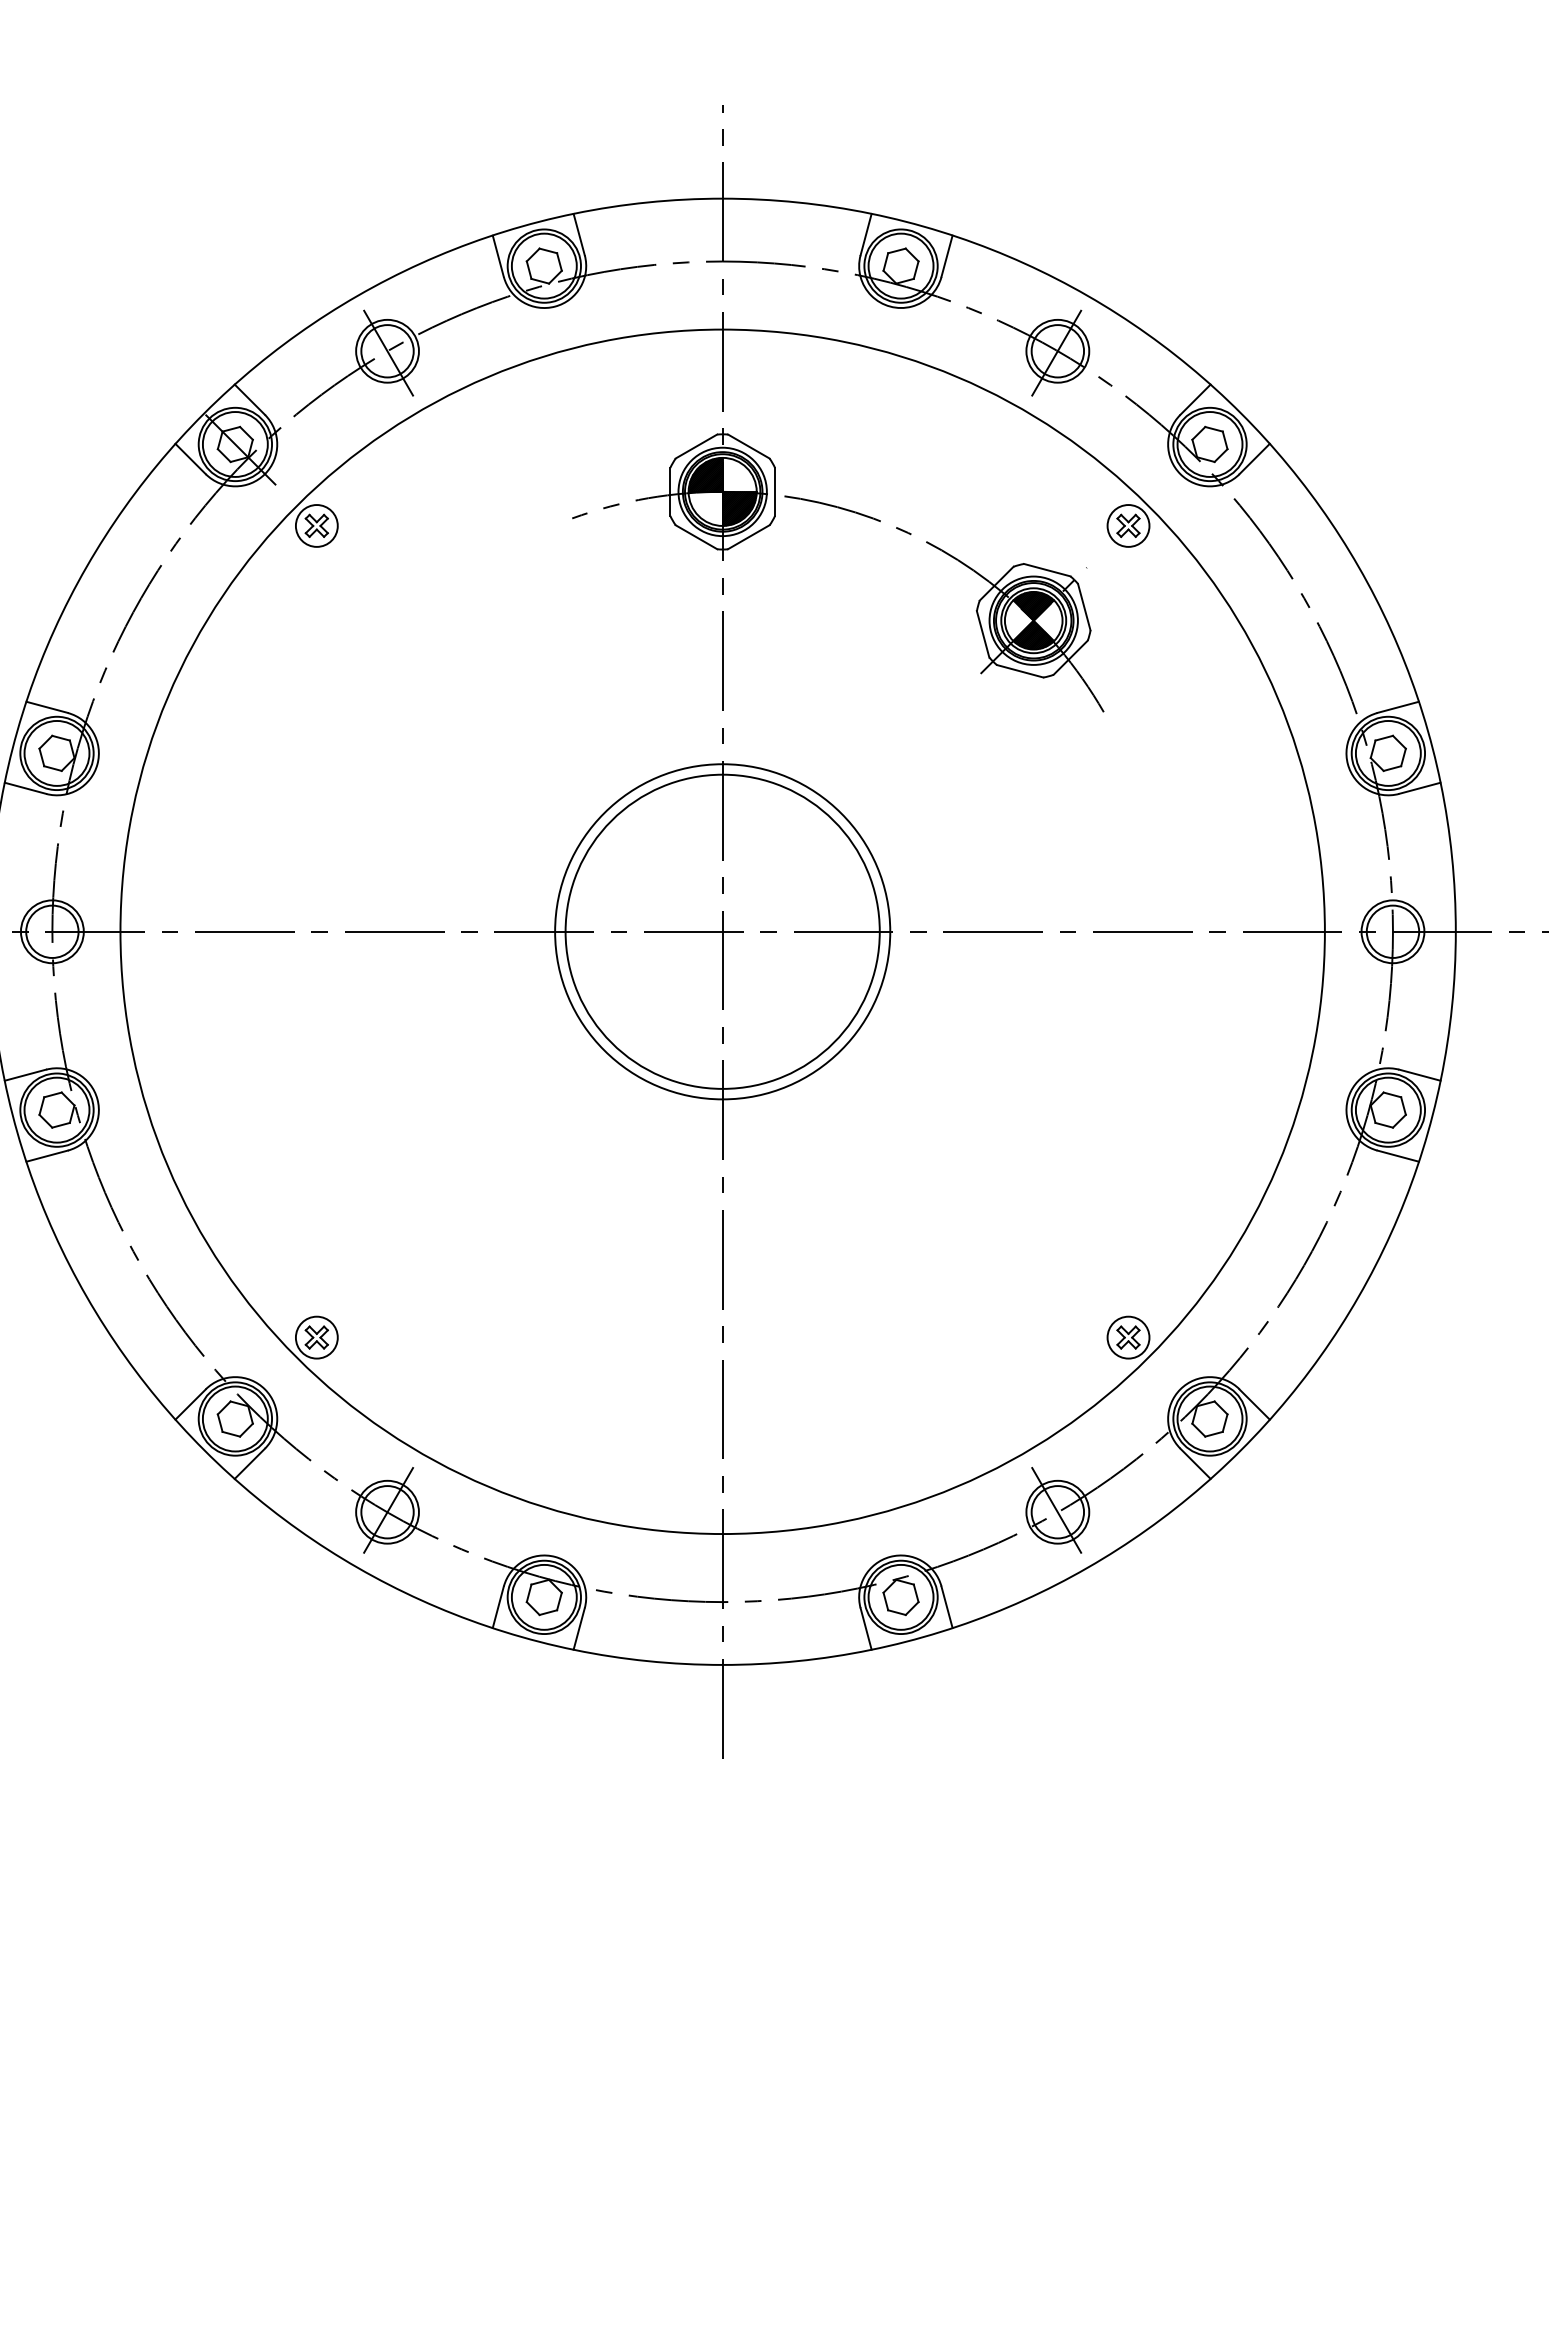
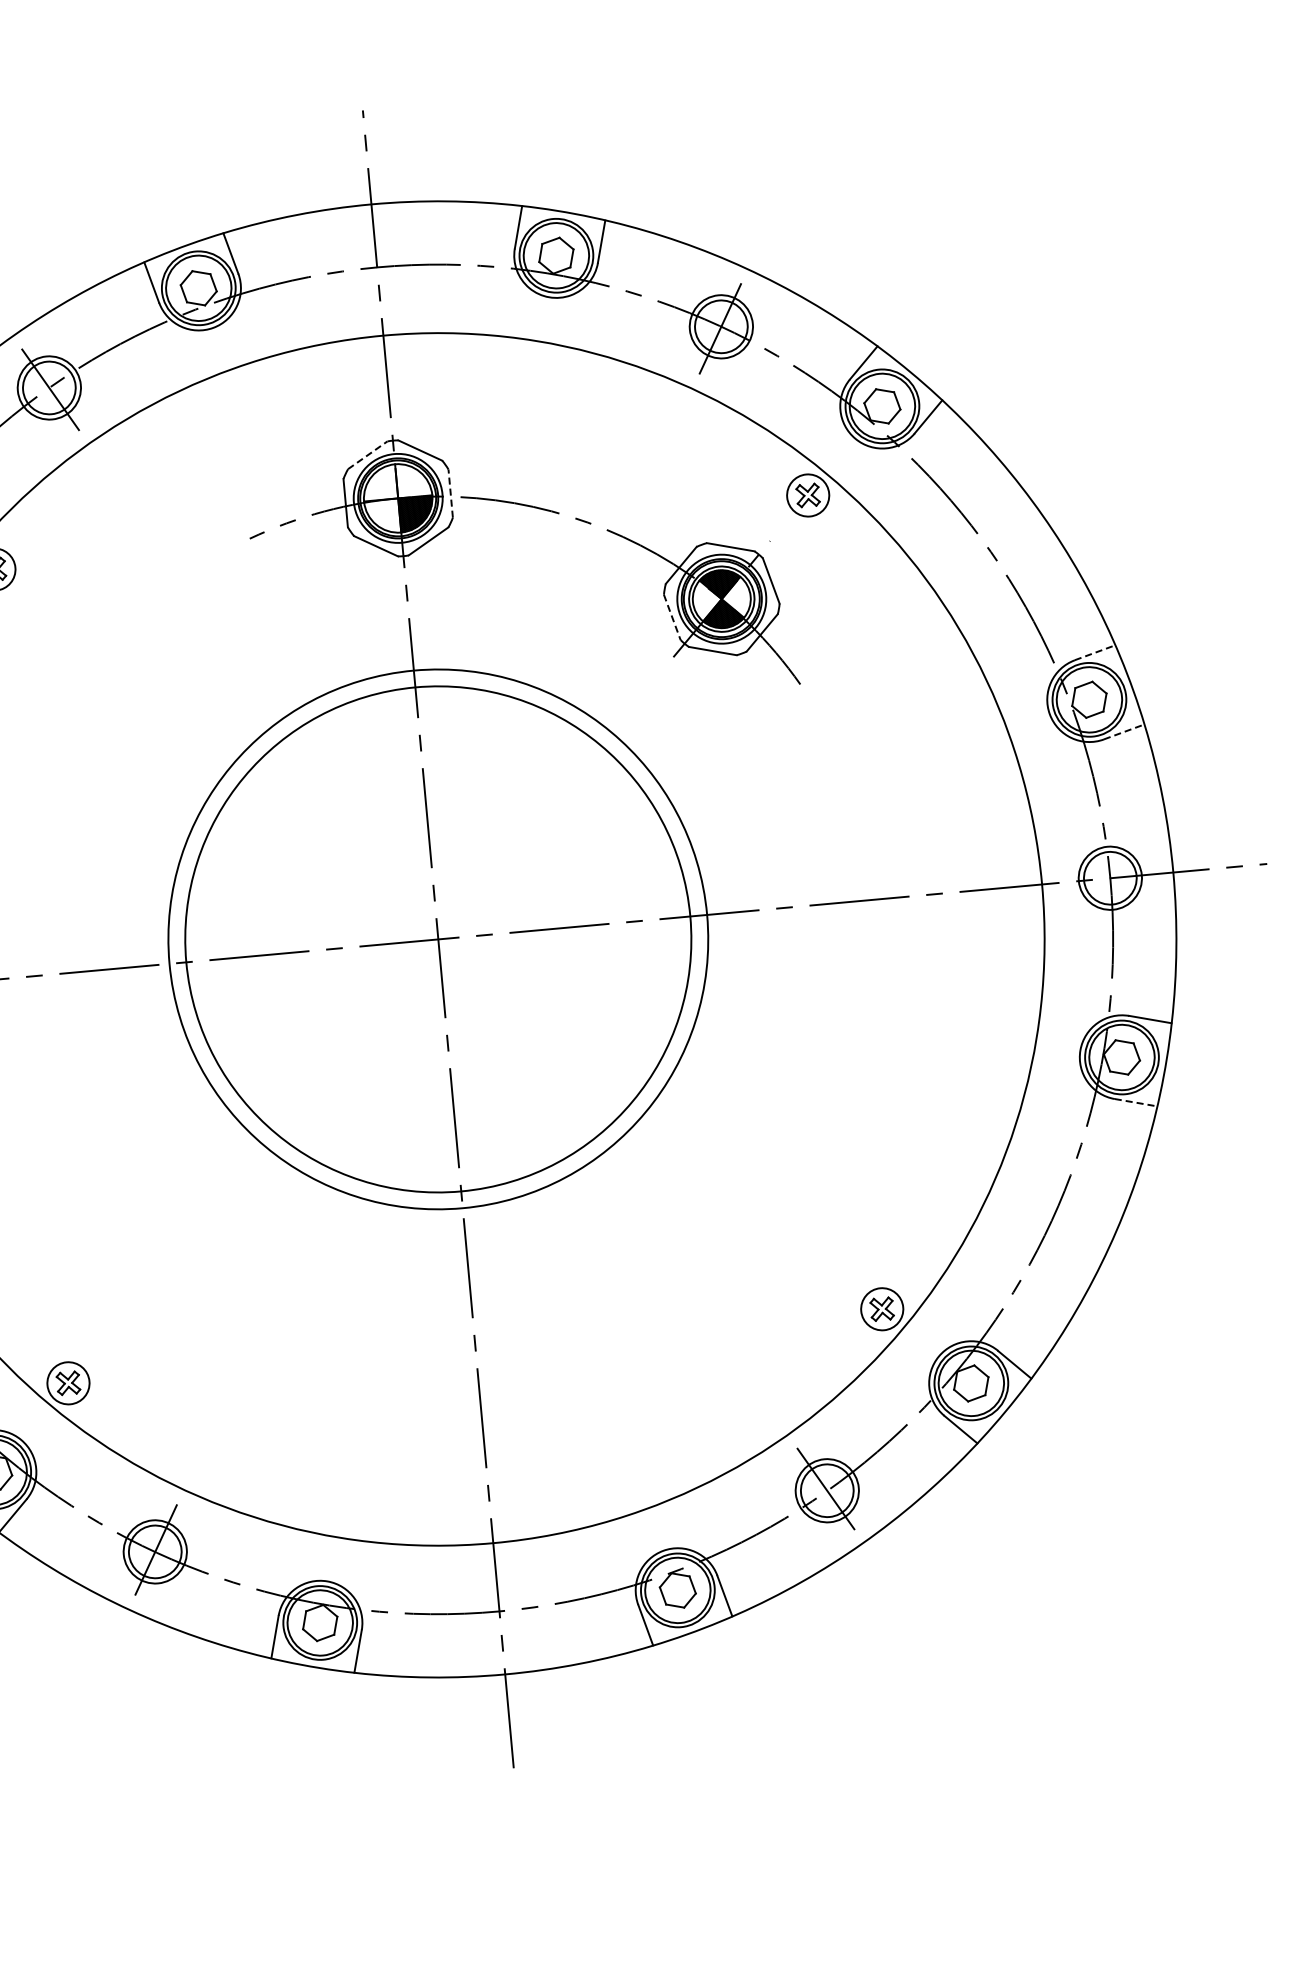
line: (696, 446) -> (367, 455), solid -> dashed
hatch: (705, 474) -> (379, 482), removed
line: (775, 491) -> (451, 493), solid -> dashed
line: (983, 634) -> (672, 617), solid -> dashed
line: (1398, 707) -> (1095, 652), solid -> dashed
line: (1420, 788) -> (1124, 732), solid -> dashed
circle: (722, 931) -> (438, 939), size x1.6
circle: (722, 931) -> (438, 939), size x1.6
line: (1398, 1156) -> (1136, 1103), solid -> dashed

